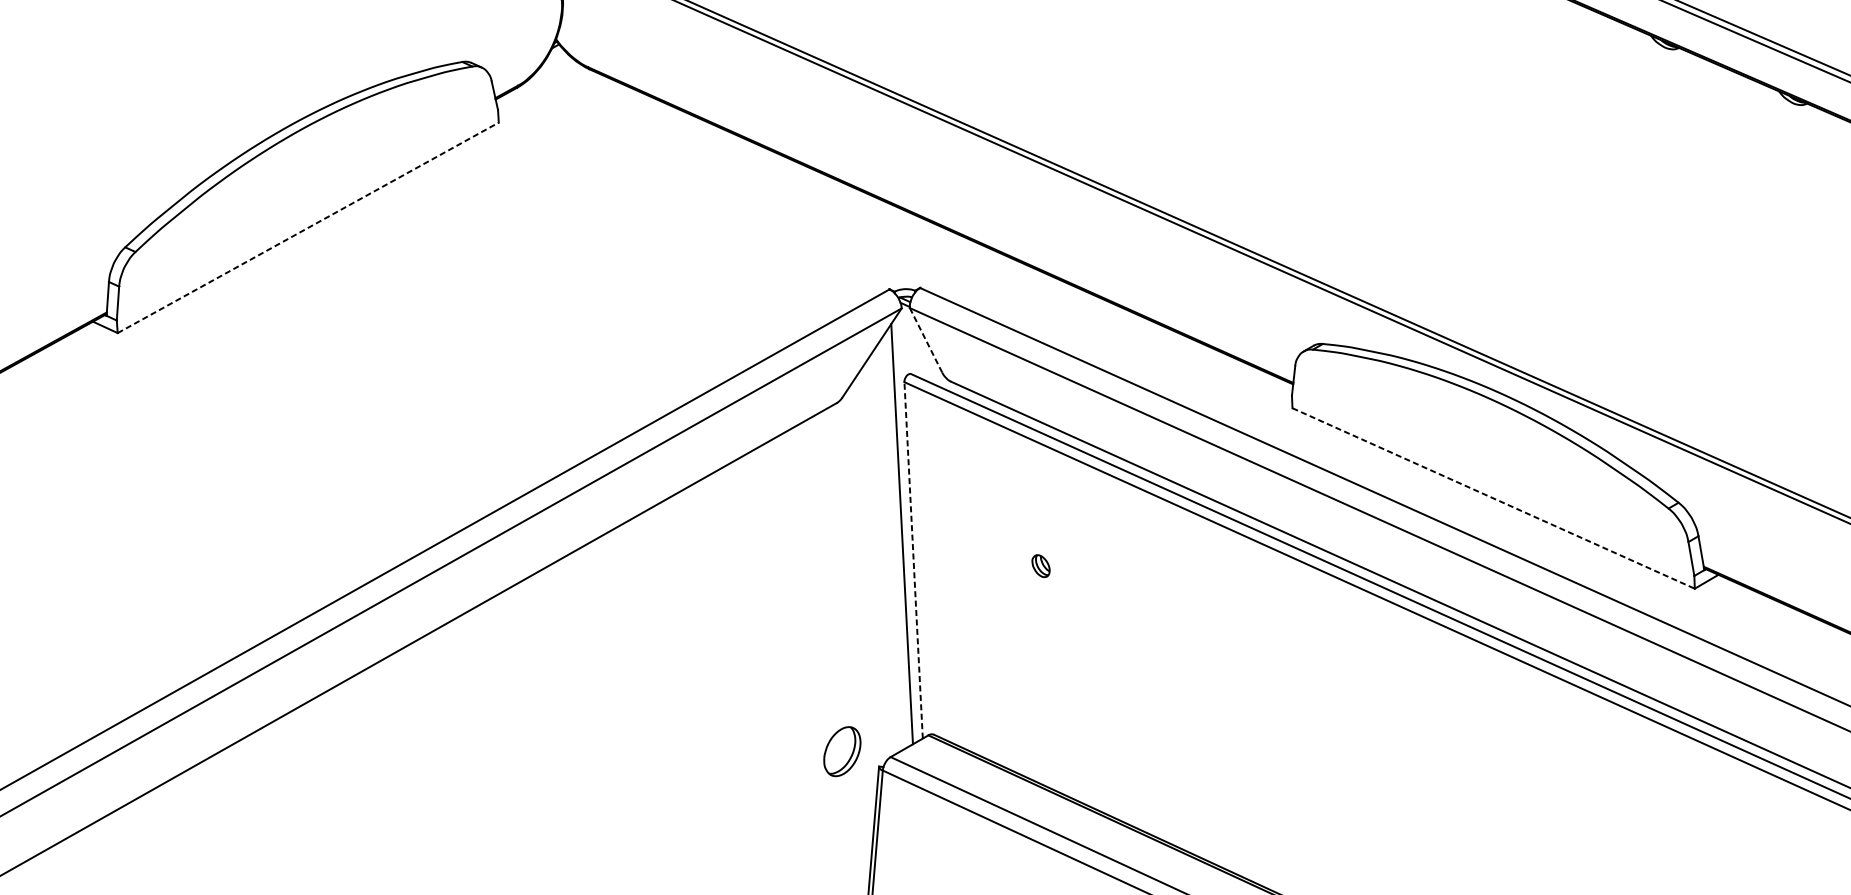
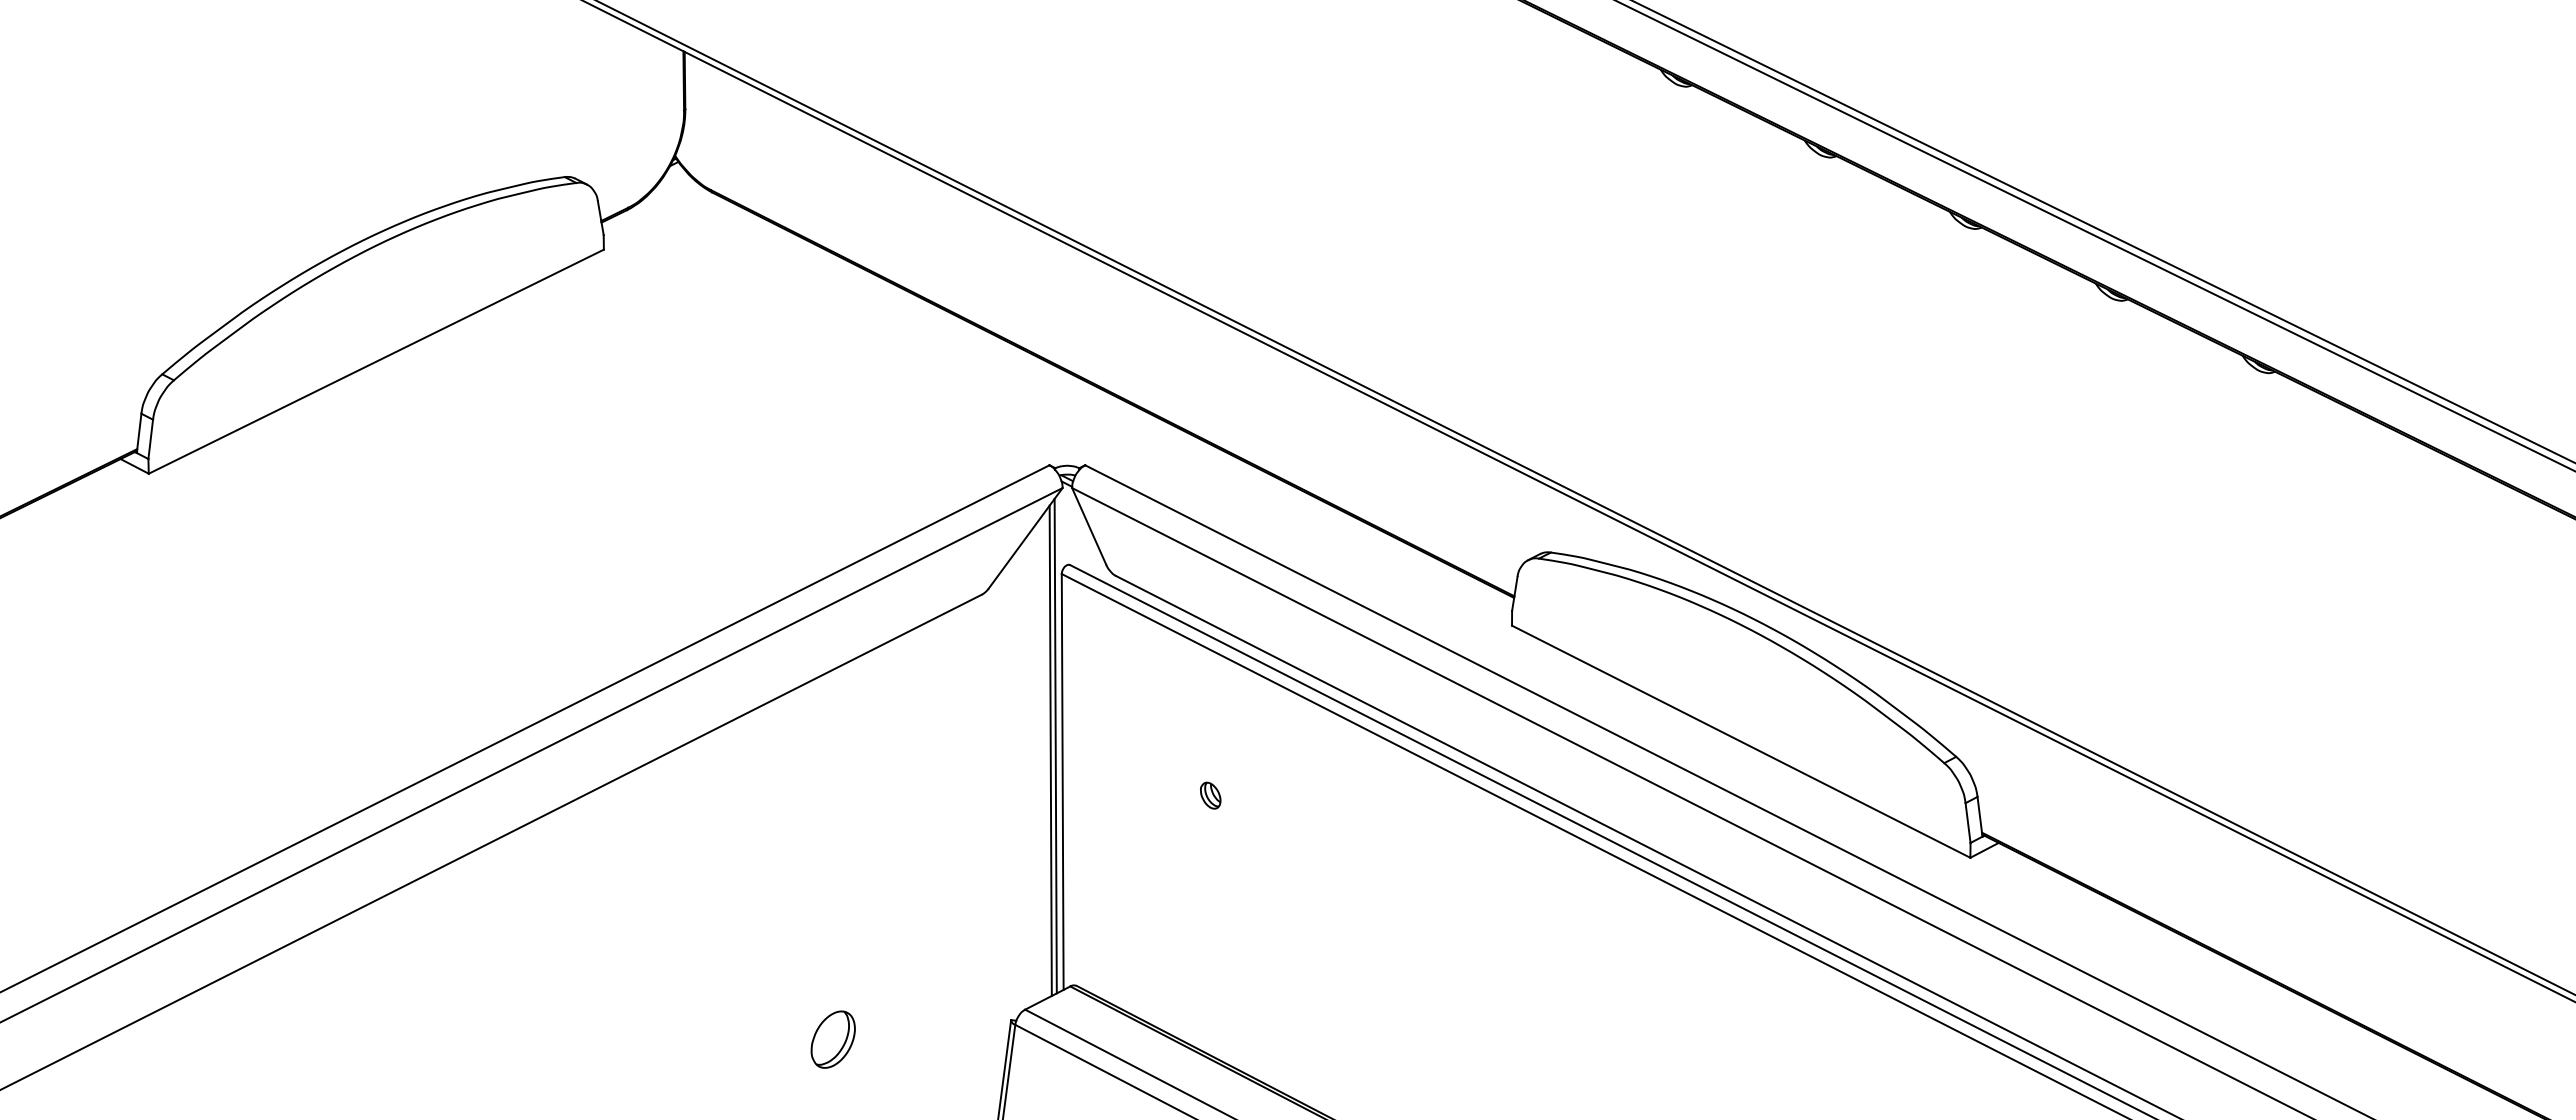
line: (308, 227) -> (376, 361), dashed -> solid
line: (926, 340) -> (1089, 526), dashed -> solid
line: (1493, 498) -> (1741, 741), dashed -> solid
line: (905, 529) -> (1055, 745), added
line: (913, 559) -> (1062, 781), dashed -> solid
part: (841, 751) -> (832, 1039), moved

